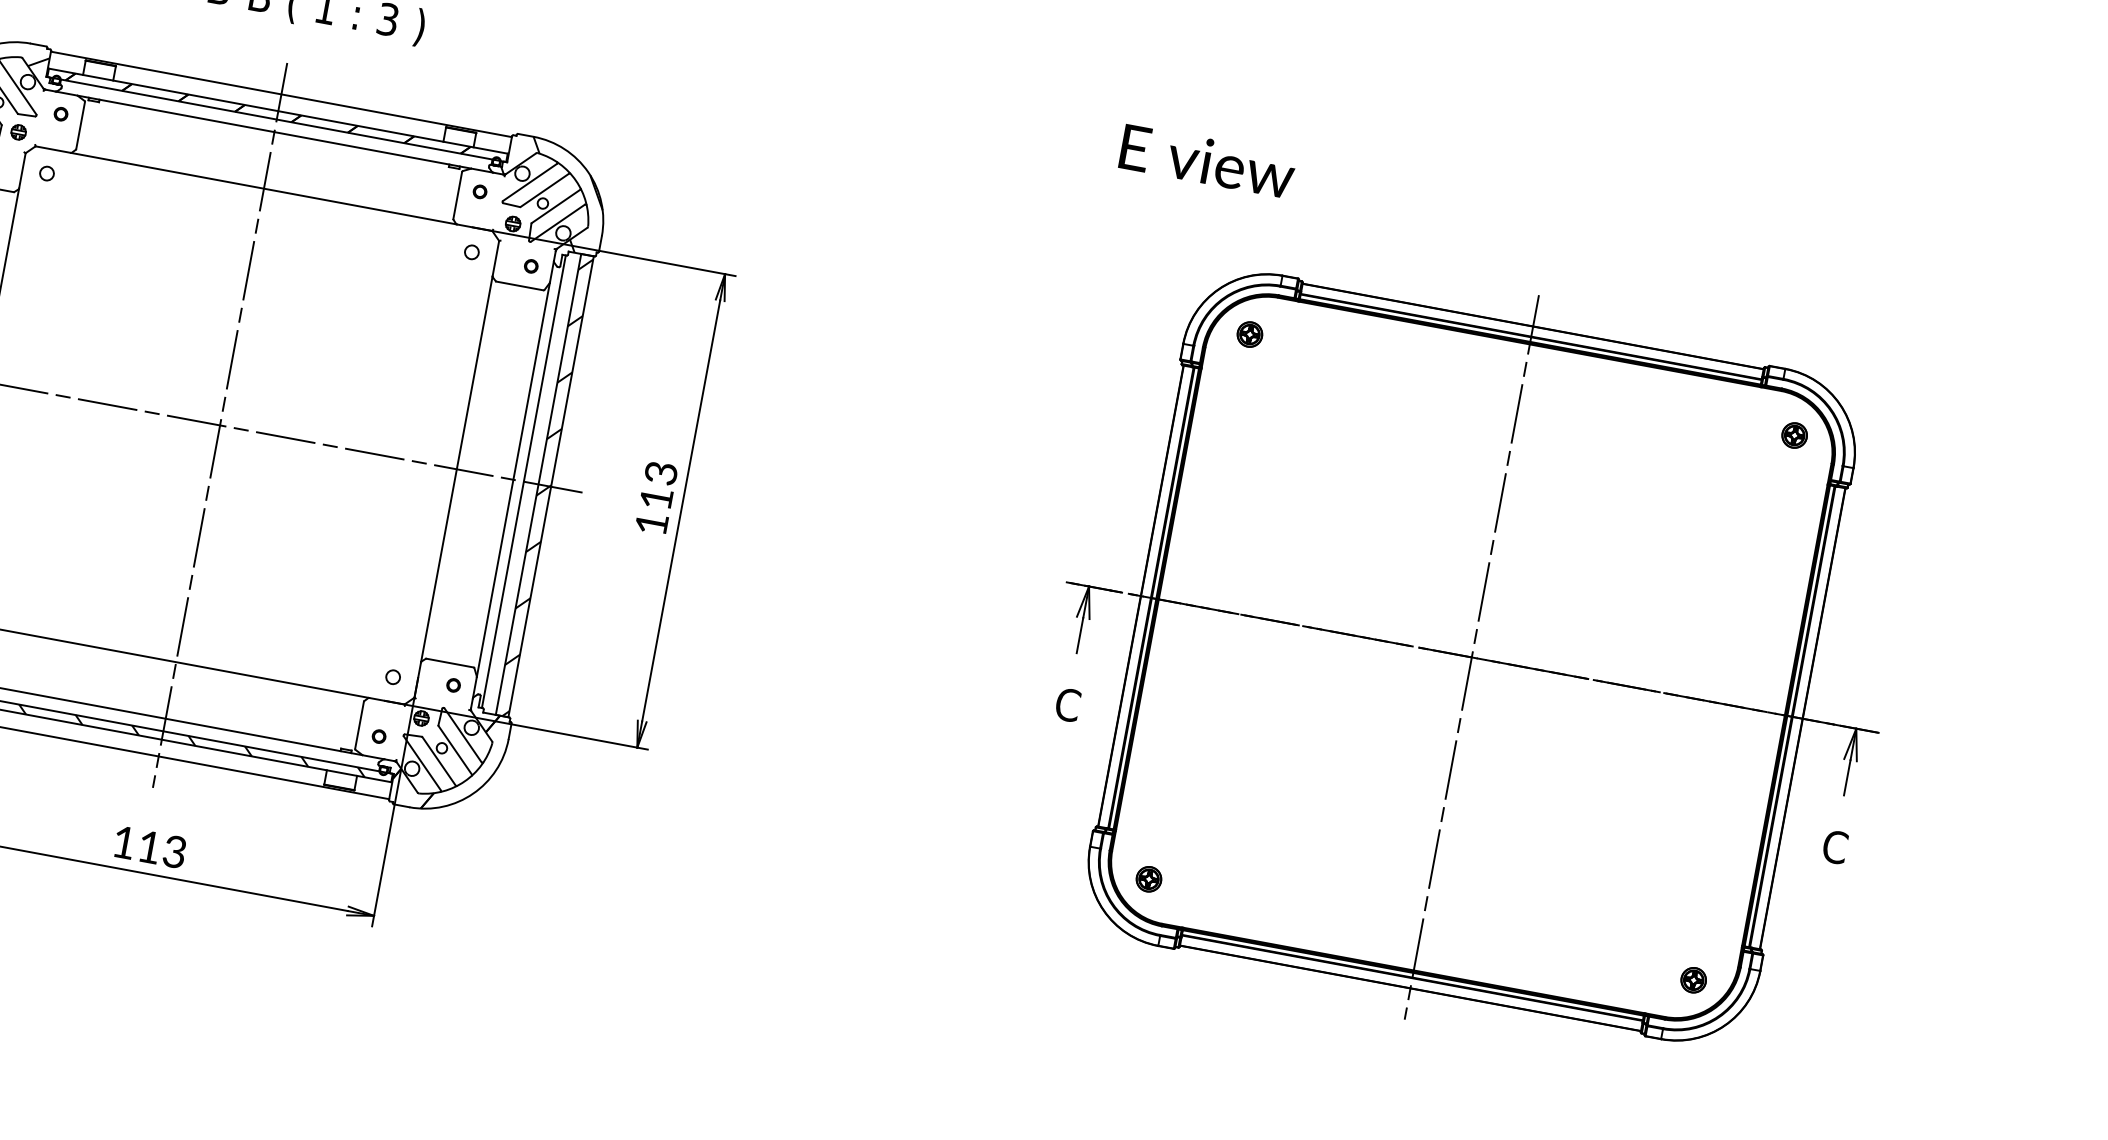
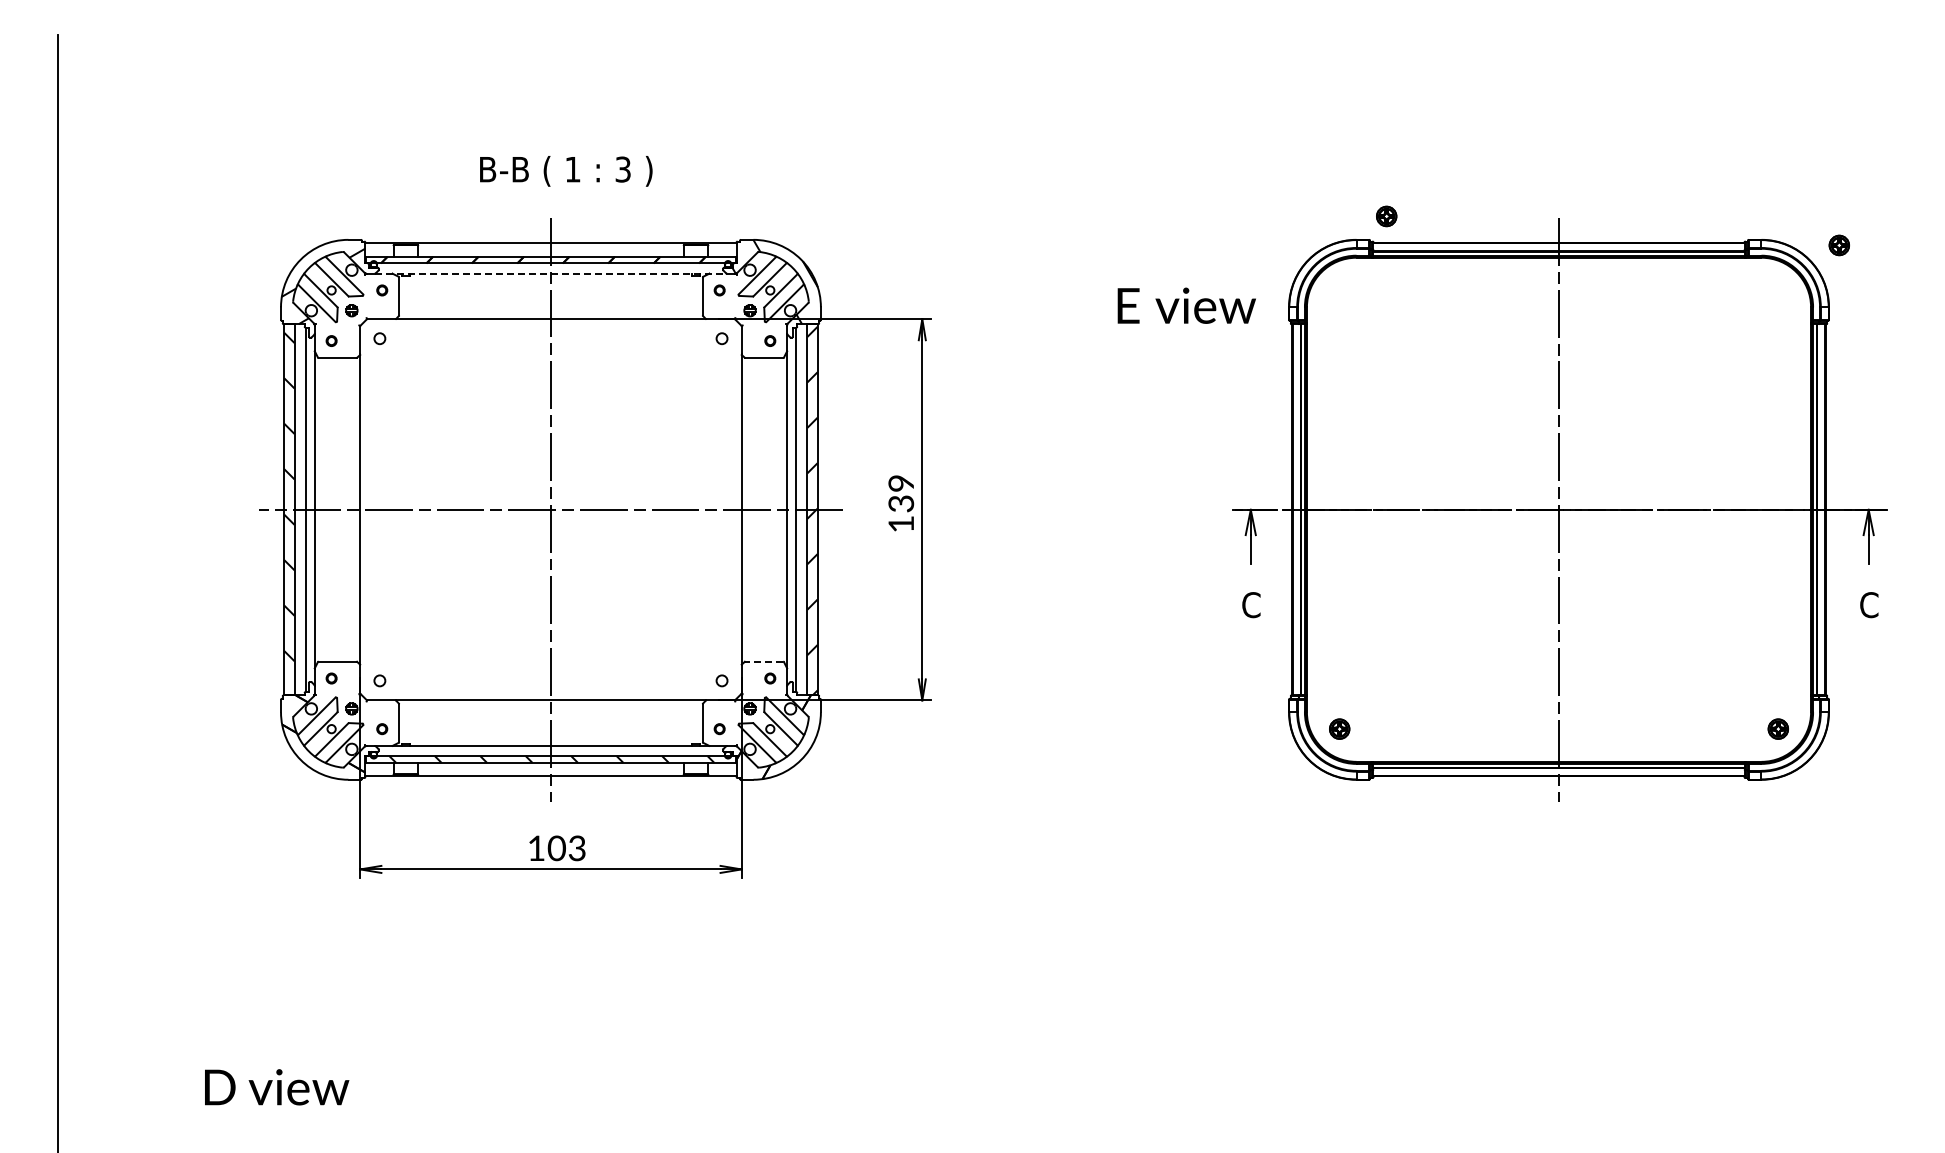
line: (275, 132) -> (551, 273), solid -> dashed
text: (1207, 161) -> (1186, 305), moved
part: (1249, 334) -> (1386, 216), moved
part: (1793, 435) -> (1838, 245), moved
text: (659, 485) -> (901, 493), 113 -> 139
line: (450, 662) -> (764, 661), solid -> dashed
text: (149, 847) -> (556, 848), 113 -> 103

